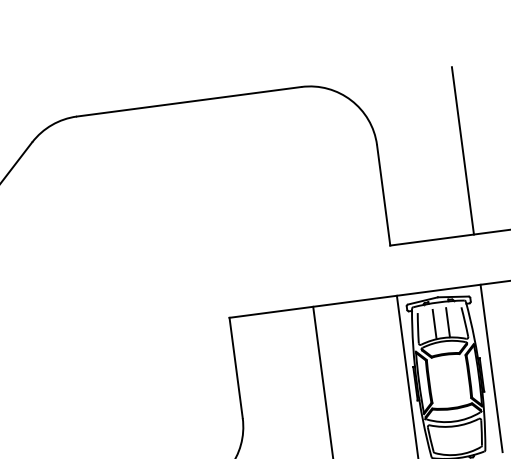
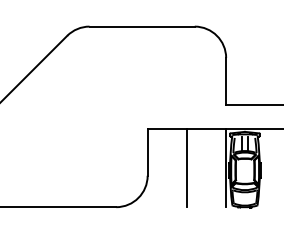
line: (463, 150) -> (265, 65), removed
line: (491, 367) -> (265, 167), removed

